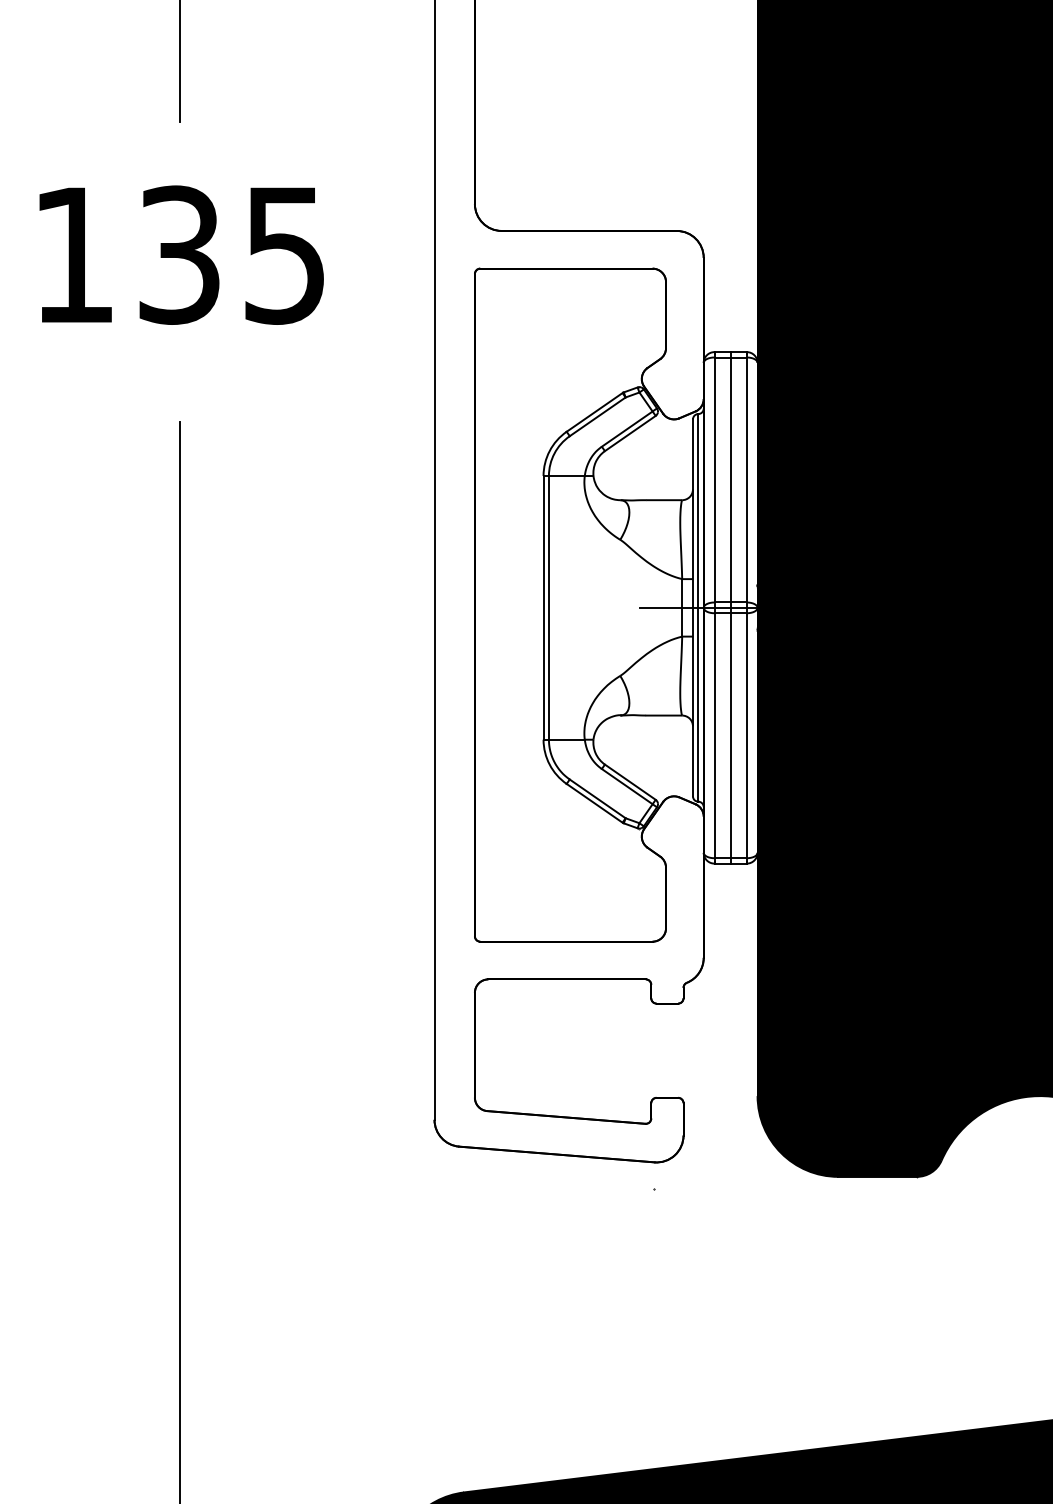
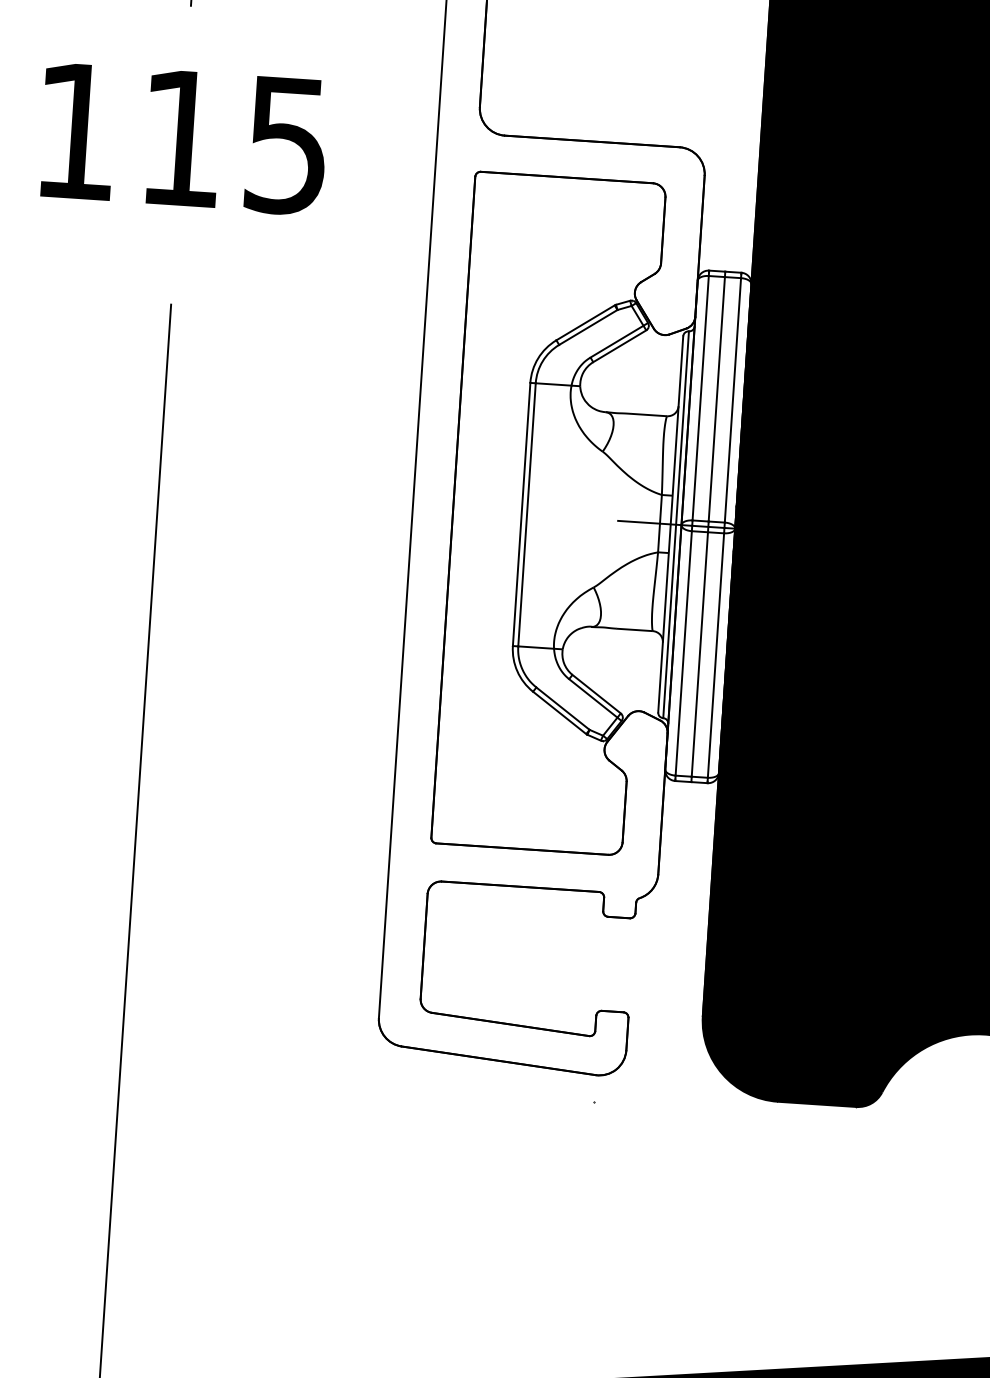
text: (179, 254) -> (181, 137), 135 -> 115

